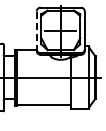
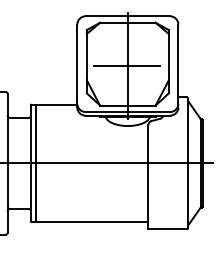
line: (36, 31) -> (76, 66), dashed -> solid

